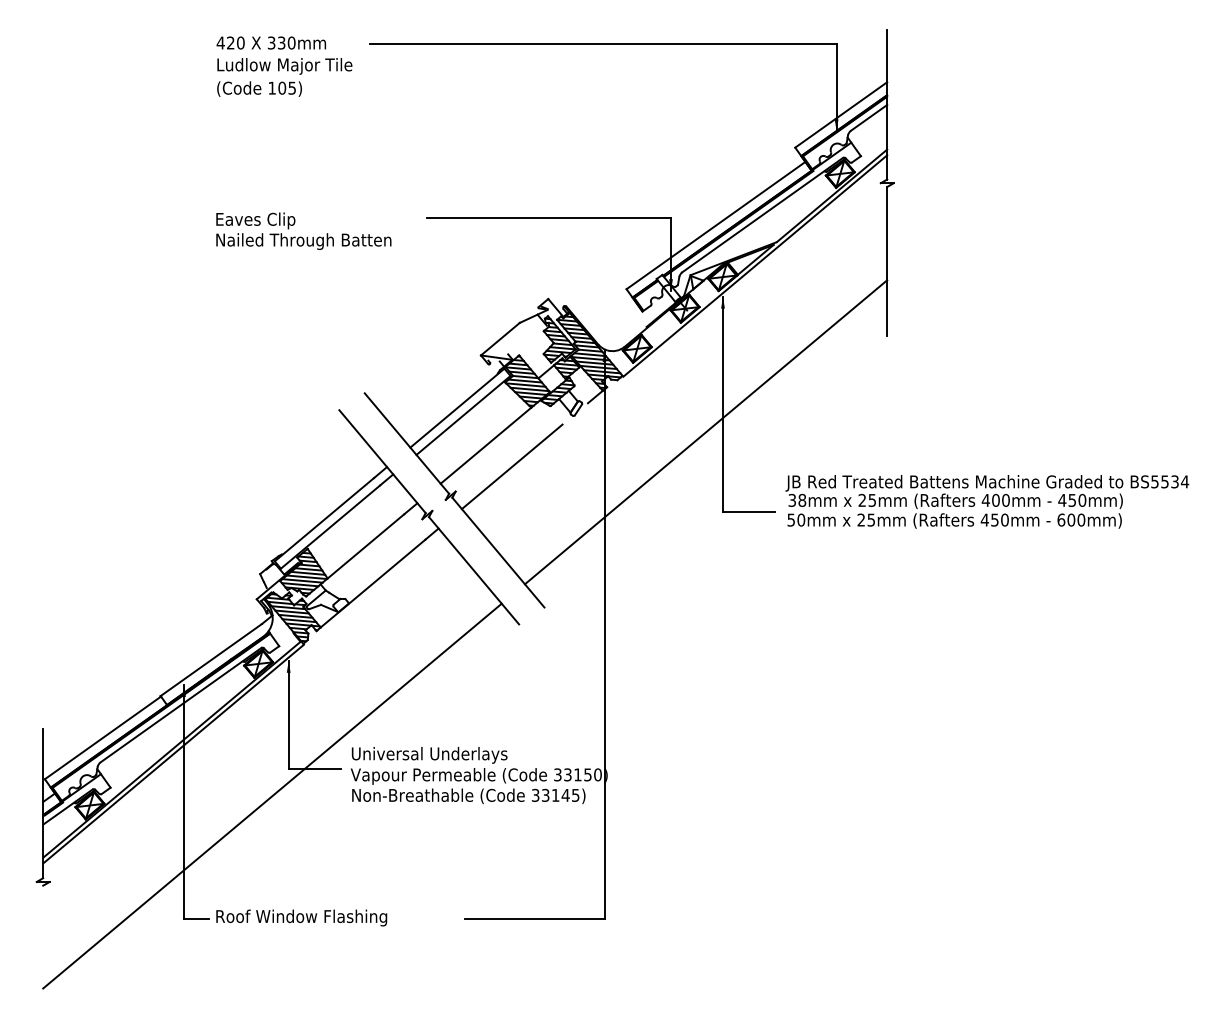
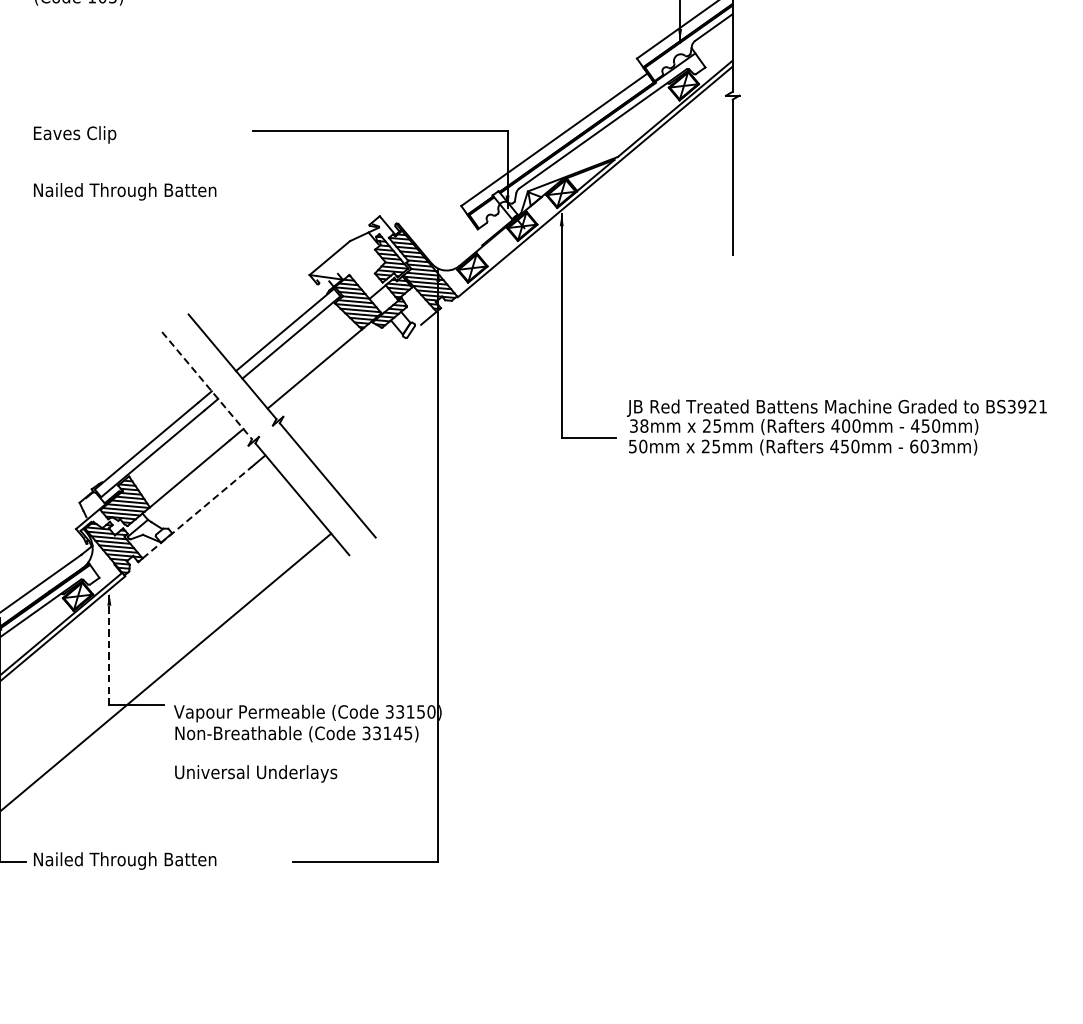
text: (303, 241) -> (124, 191), moved
line: (705, 432) -> (543, 355), removed
line: (382, 462) -> (207, 386), solid -> dashed
line: (511, 466) -> (341, 390), removed
text: (1170, 481) -> (1027, 406), BS5534 -> BS3921
text: (1081, 519) -> (935, 445), 600mm) -> 603mm)
line: (373, 583) -> (197, 512), solid -> dashed
line: (288, 714) -> (109, 649), solid -> dashed
text: (429, 755) -> (256, 774), moved
text: (304, 917) -> (125, 860), Roof Window Flashing -> Nailed Through Batten

